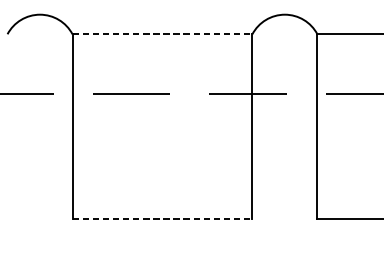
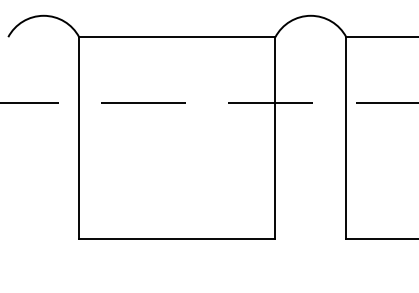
line: (162, 34) -> (177, 37), dashed -> solid
line: (162, 218) -> (177, 238), dashed -> solid

